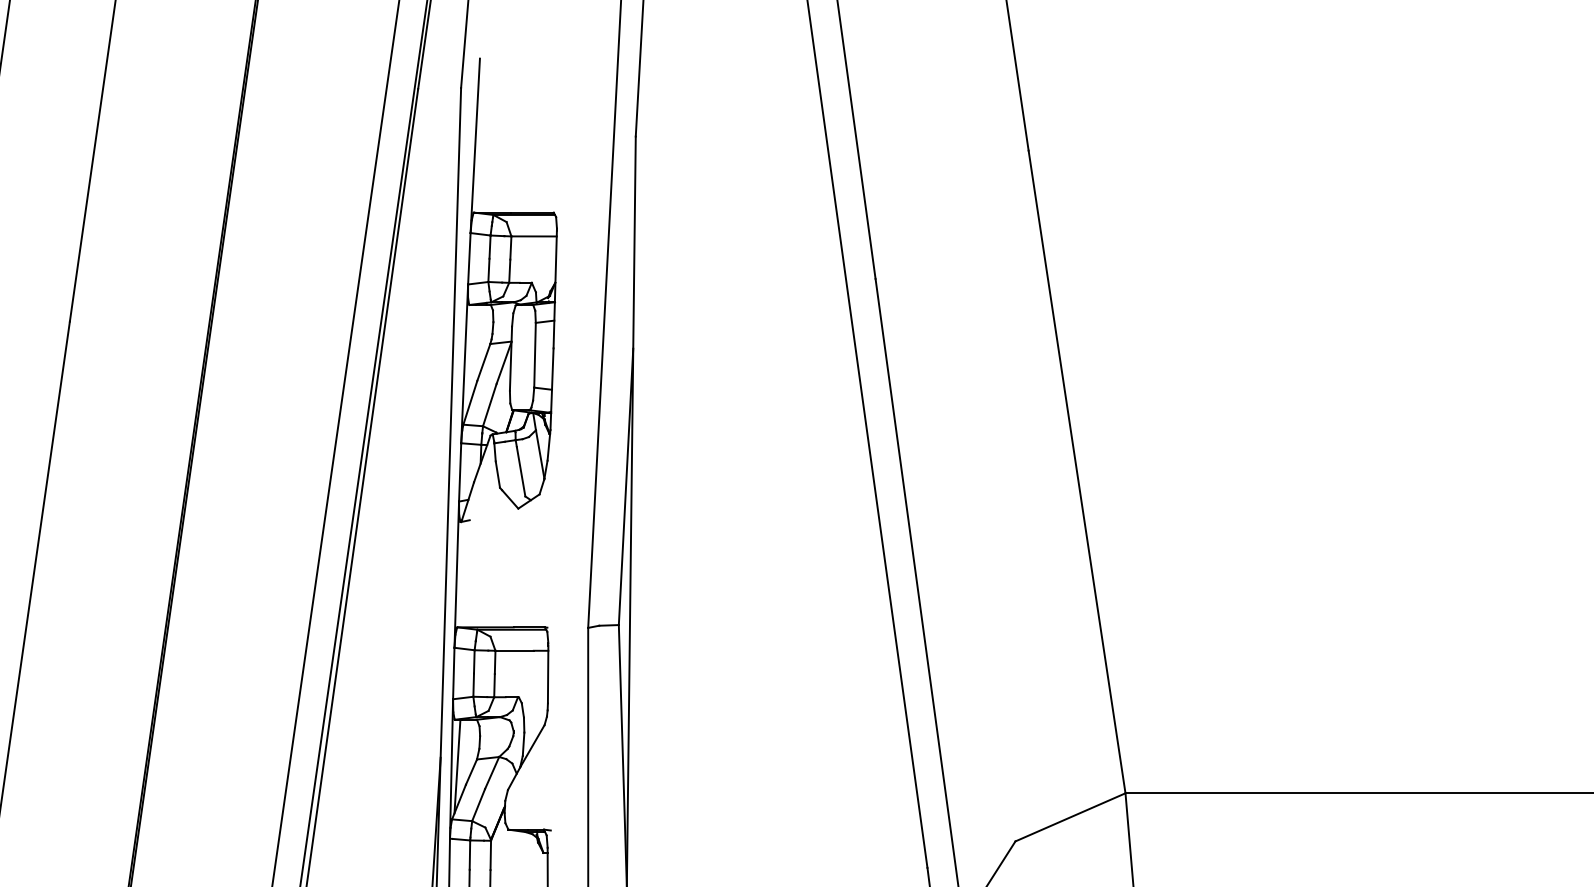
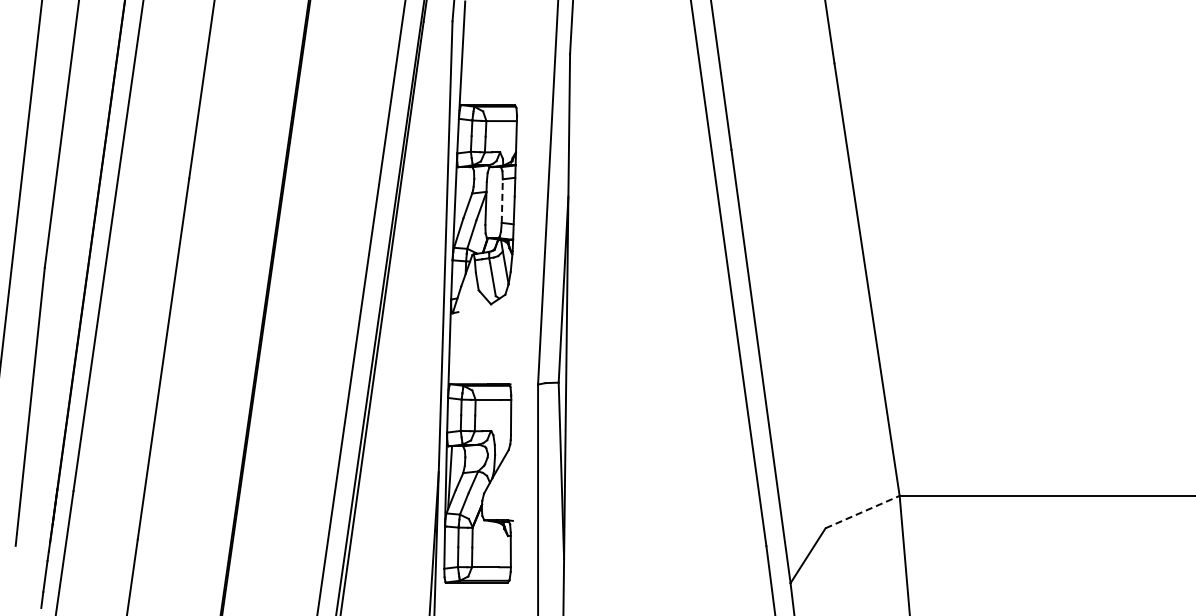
line: (535, 355) -> (502, 201), solid -> dashed
line: (1071, 816) -> (863, 511), solid -> dashed

